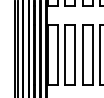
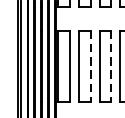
line: (75, 55) -> (90, 66), solid -> dashed
line: (92, 55) -> (111, 66), solid -> dashed

